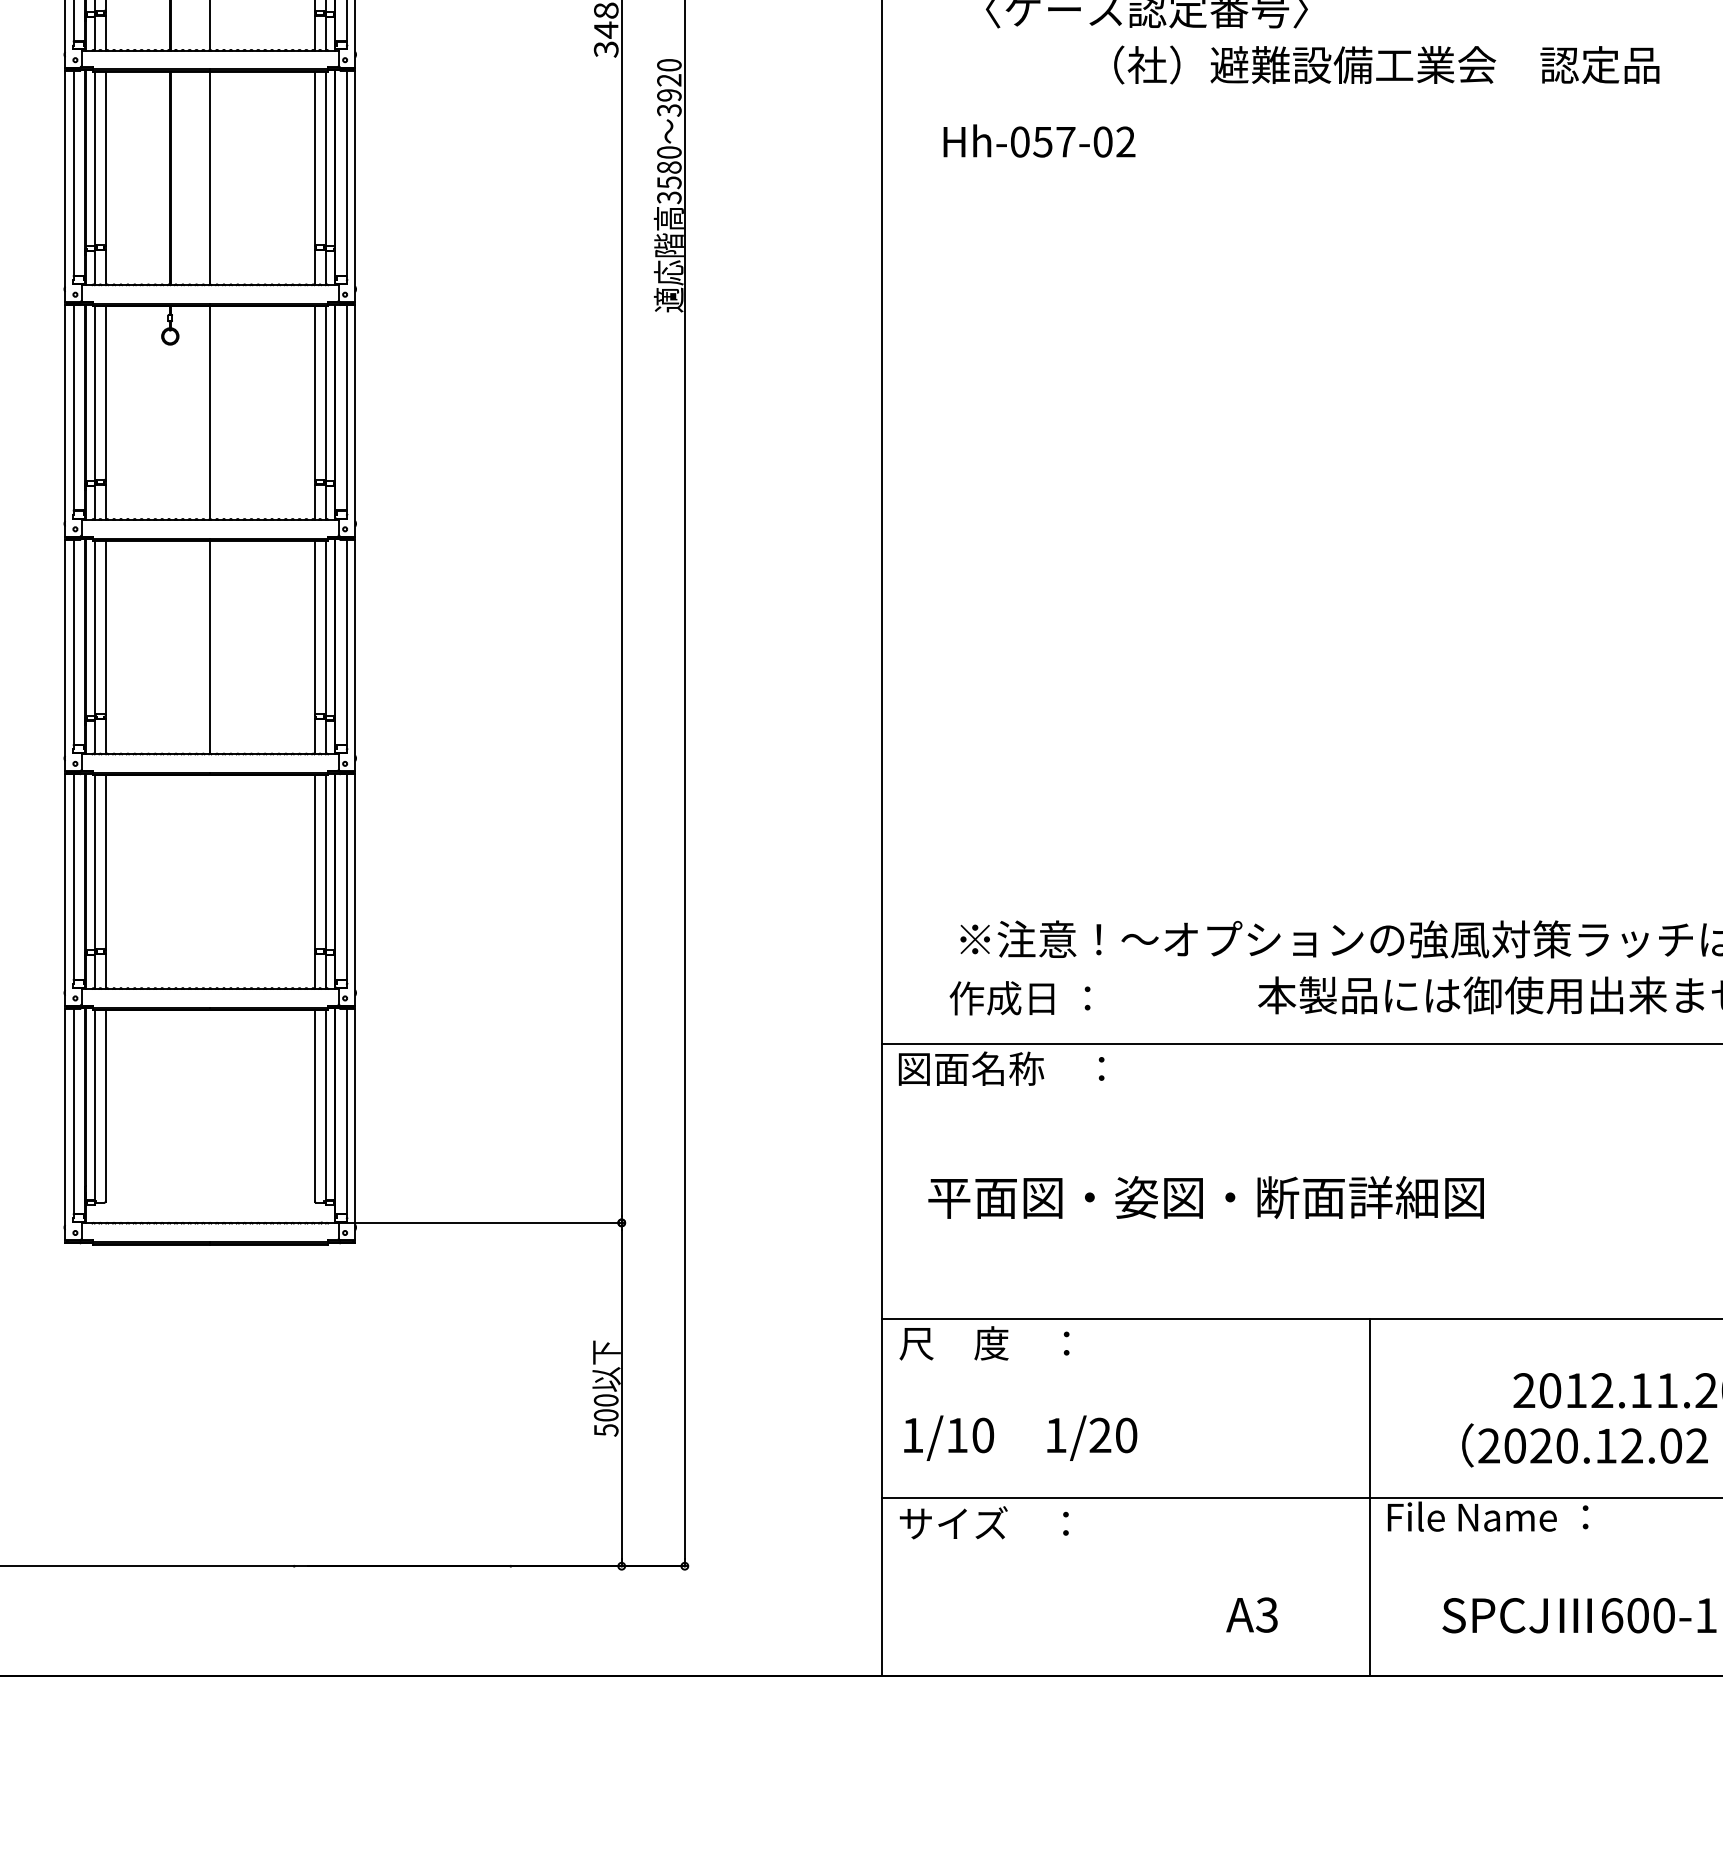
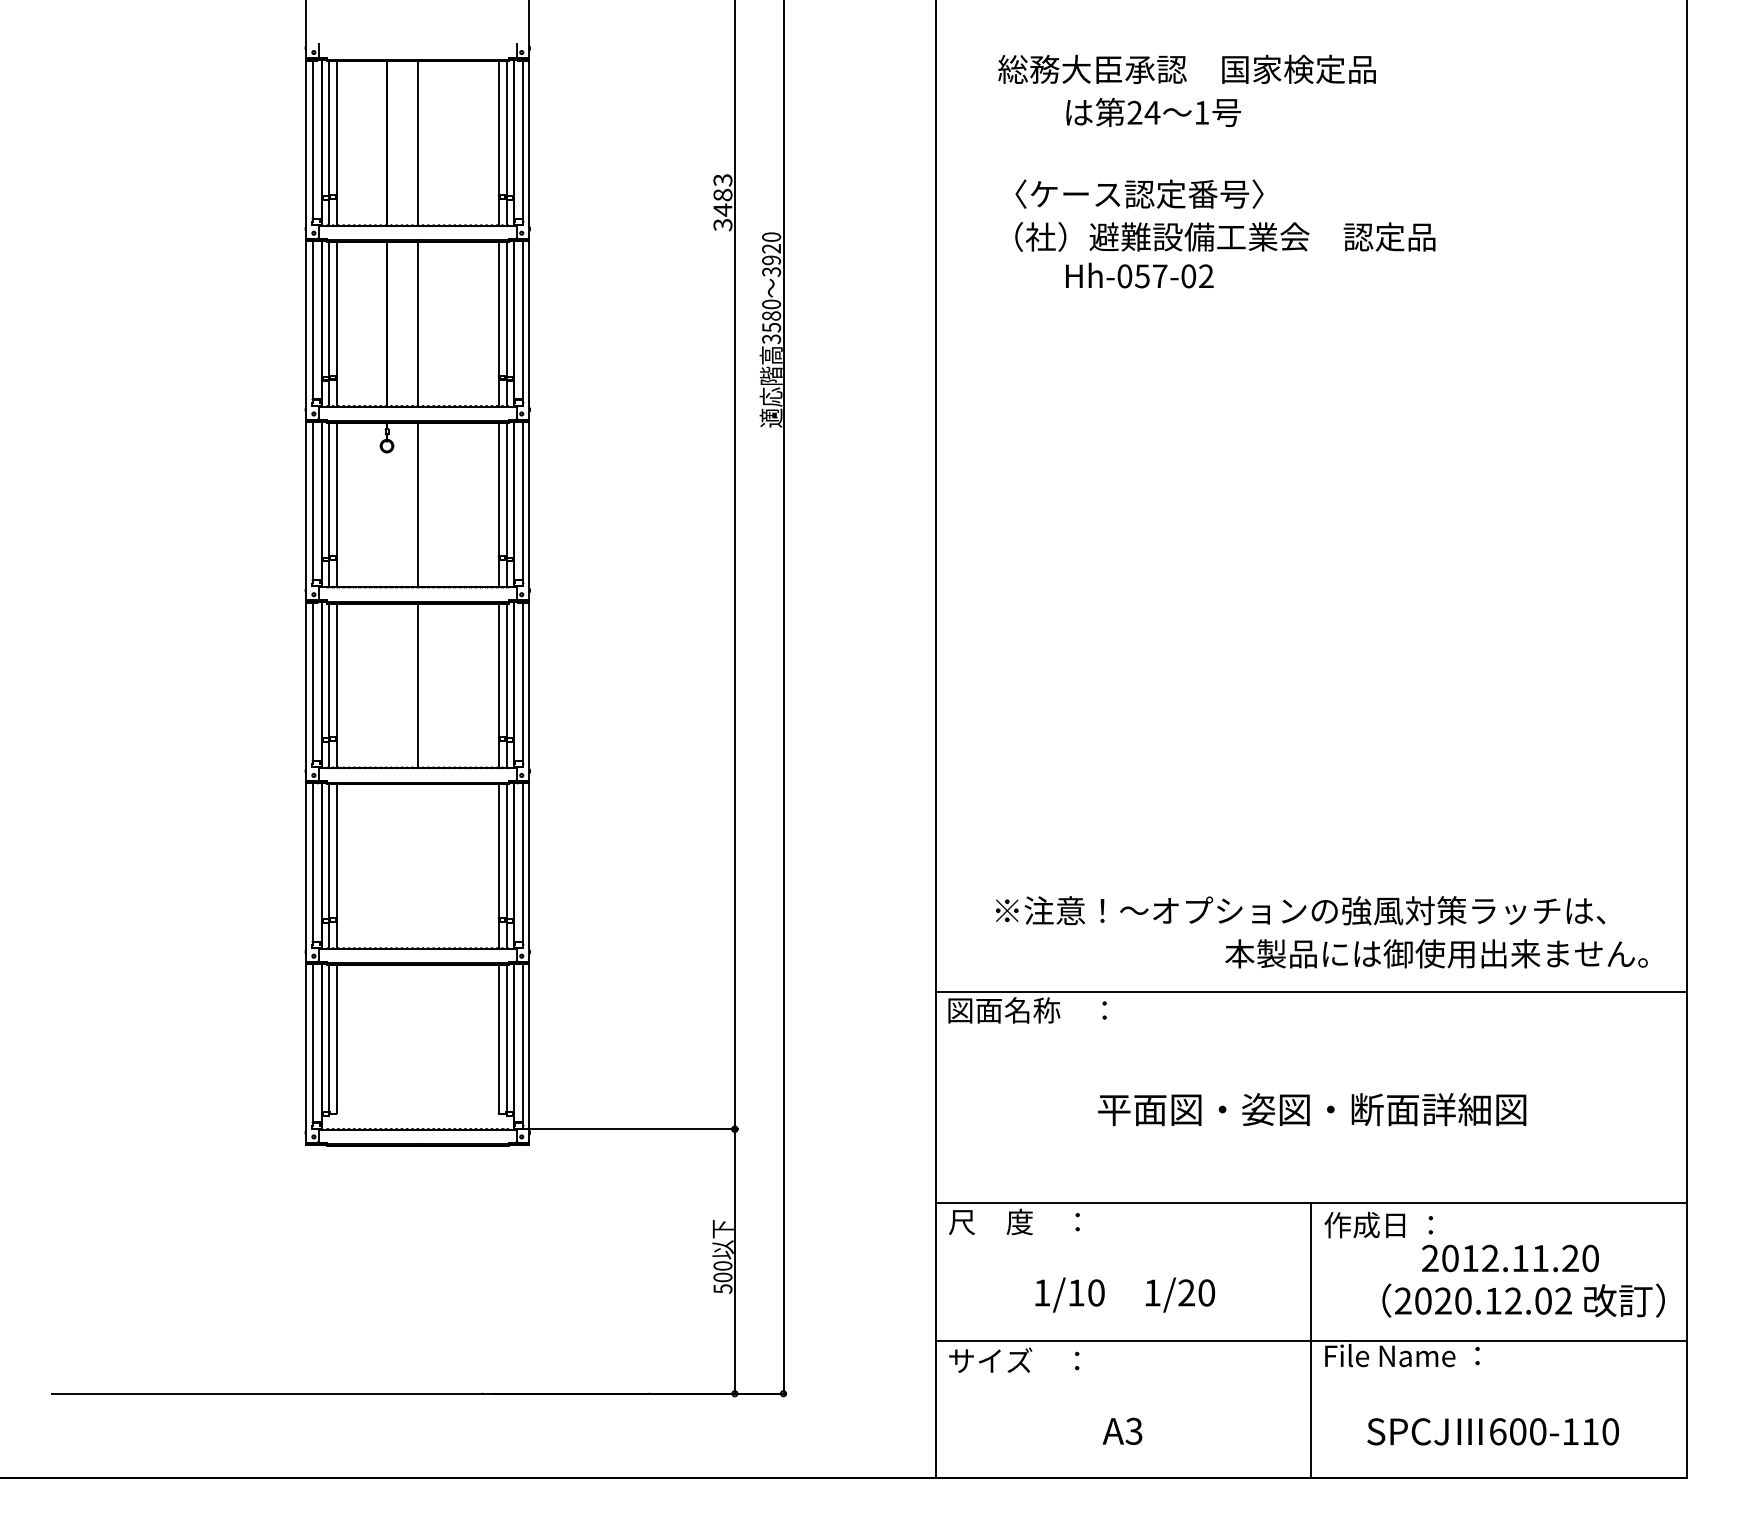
text: (1386, 64) -> (1225, 236), moved
text: (1039, 140) -> (1139, 275), moved
text: (1019, 997) -> (1378, 1224), moved
text: (1206, 1197) -> (1312, 1109), moved
text: (1020, 1437) -> (1125, 1294), moved
text: (1251, 1613) -> (1122, 1430), moved

